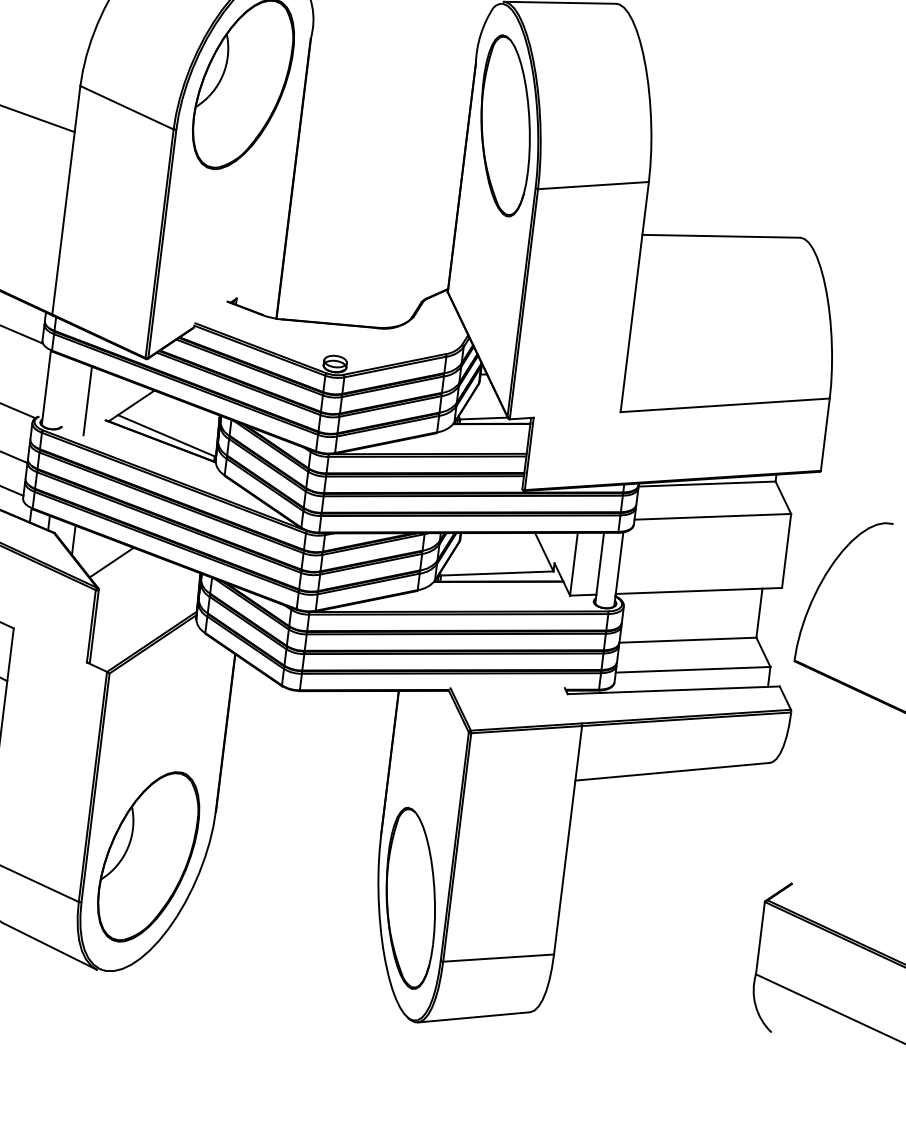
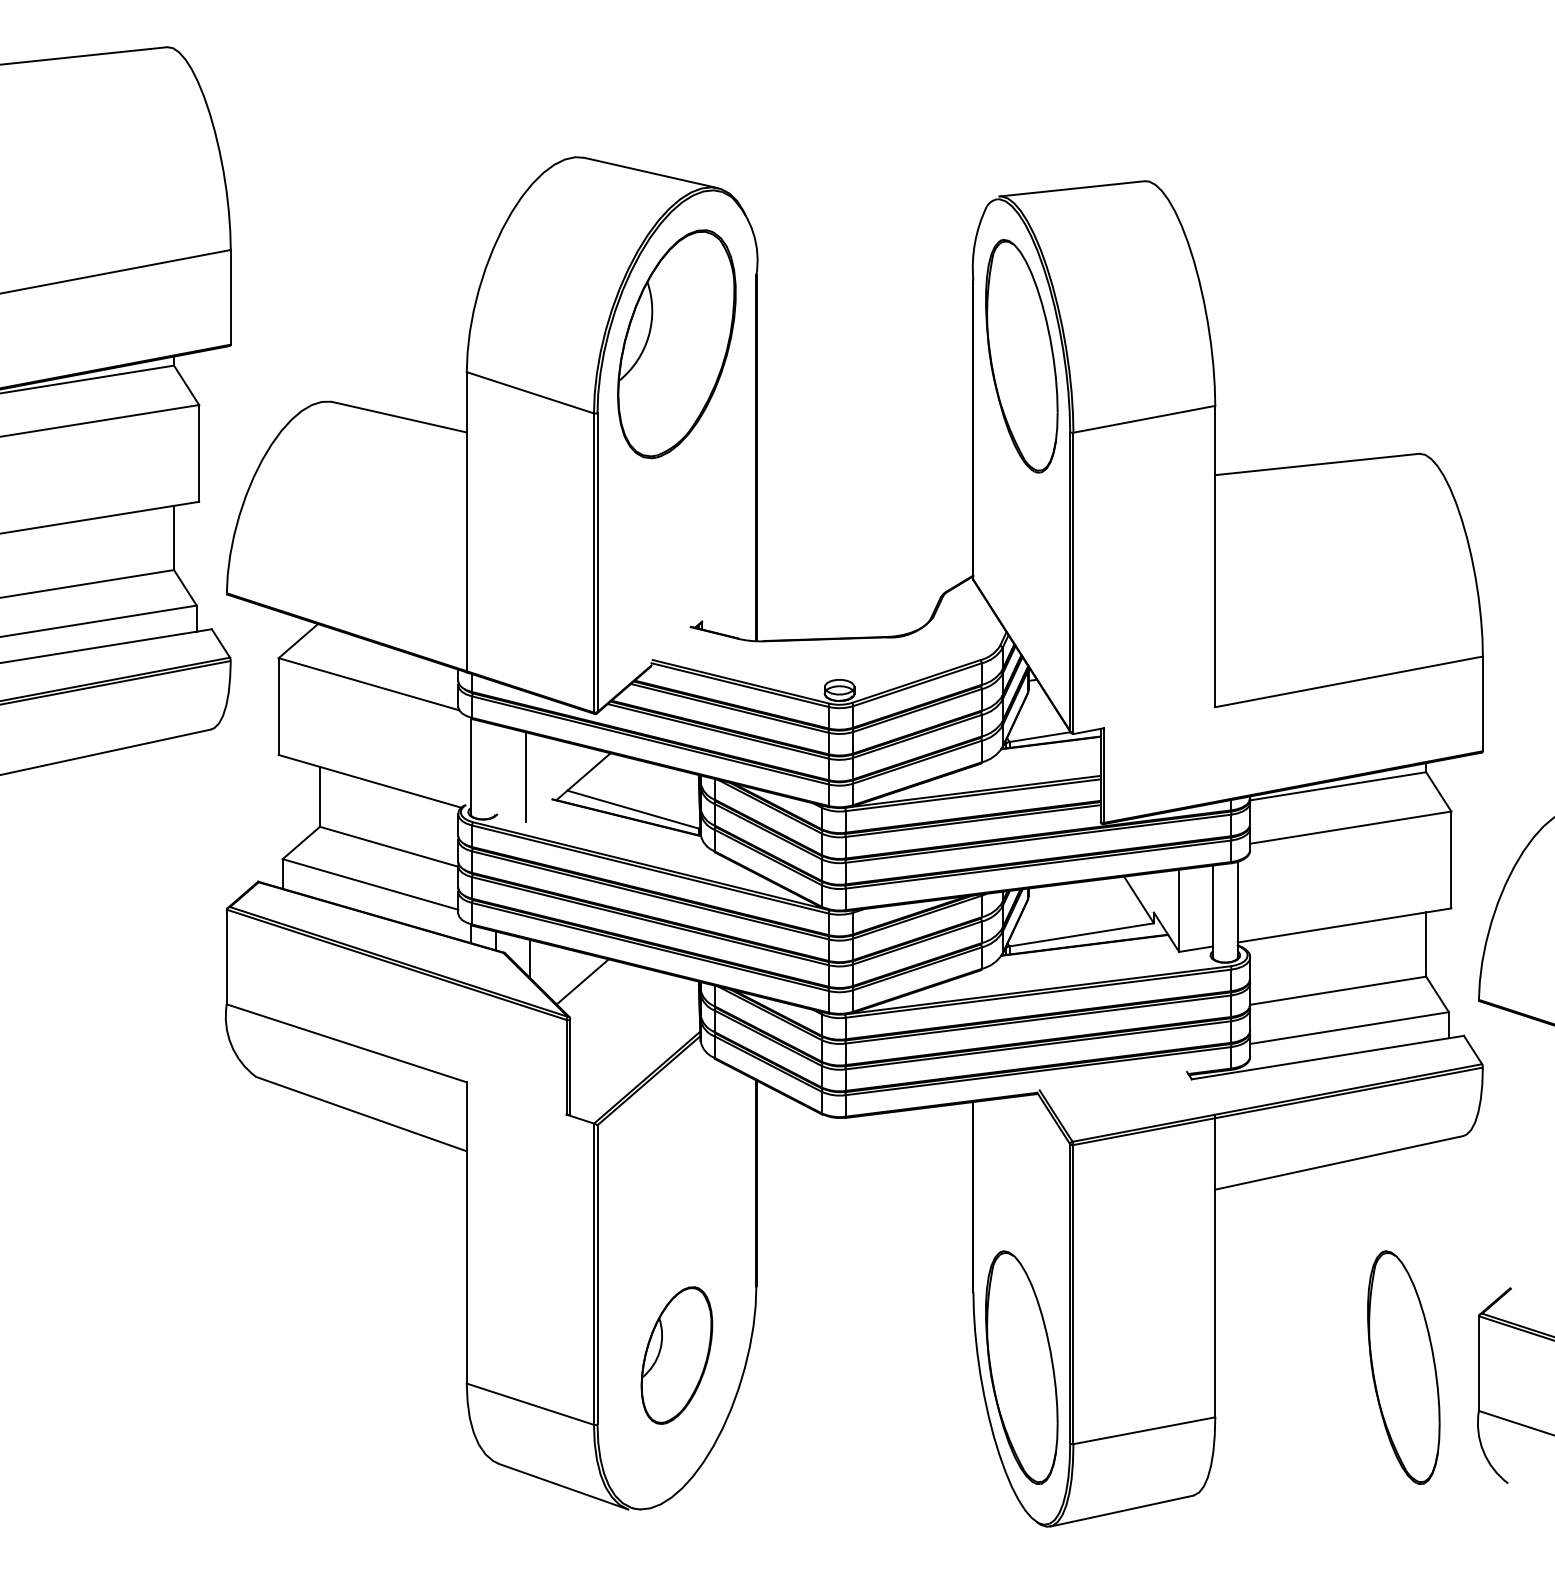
part: (148, 856) -> (676, 1355), size x0.6
part: (702, 934) -> (1403, 1367), added

